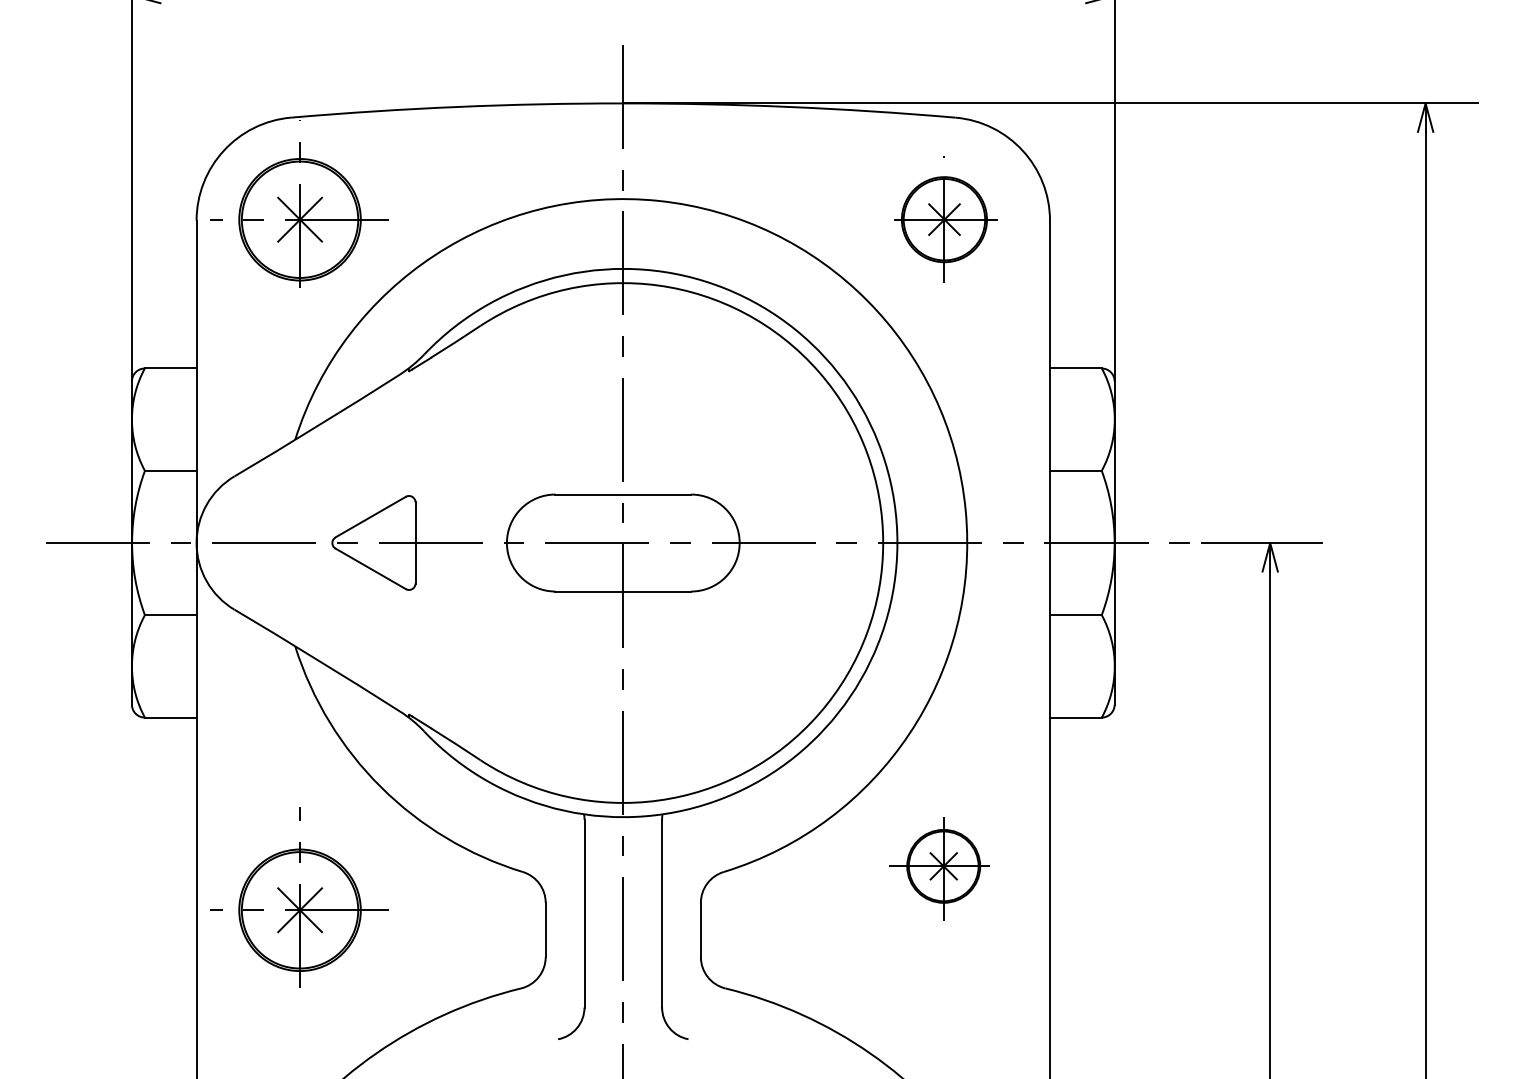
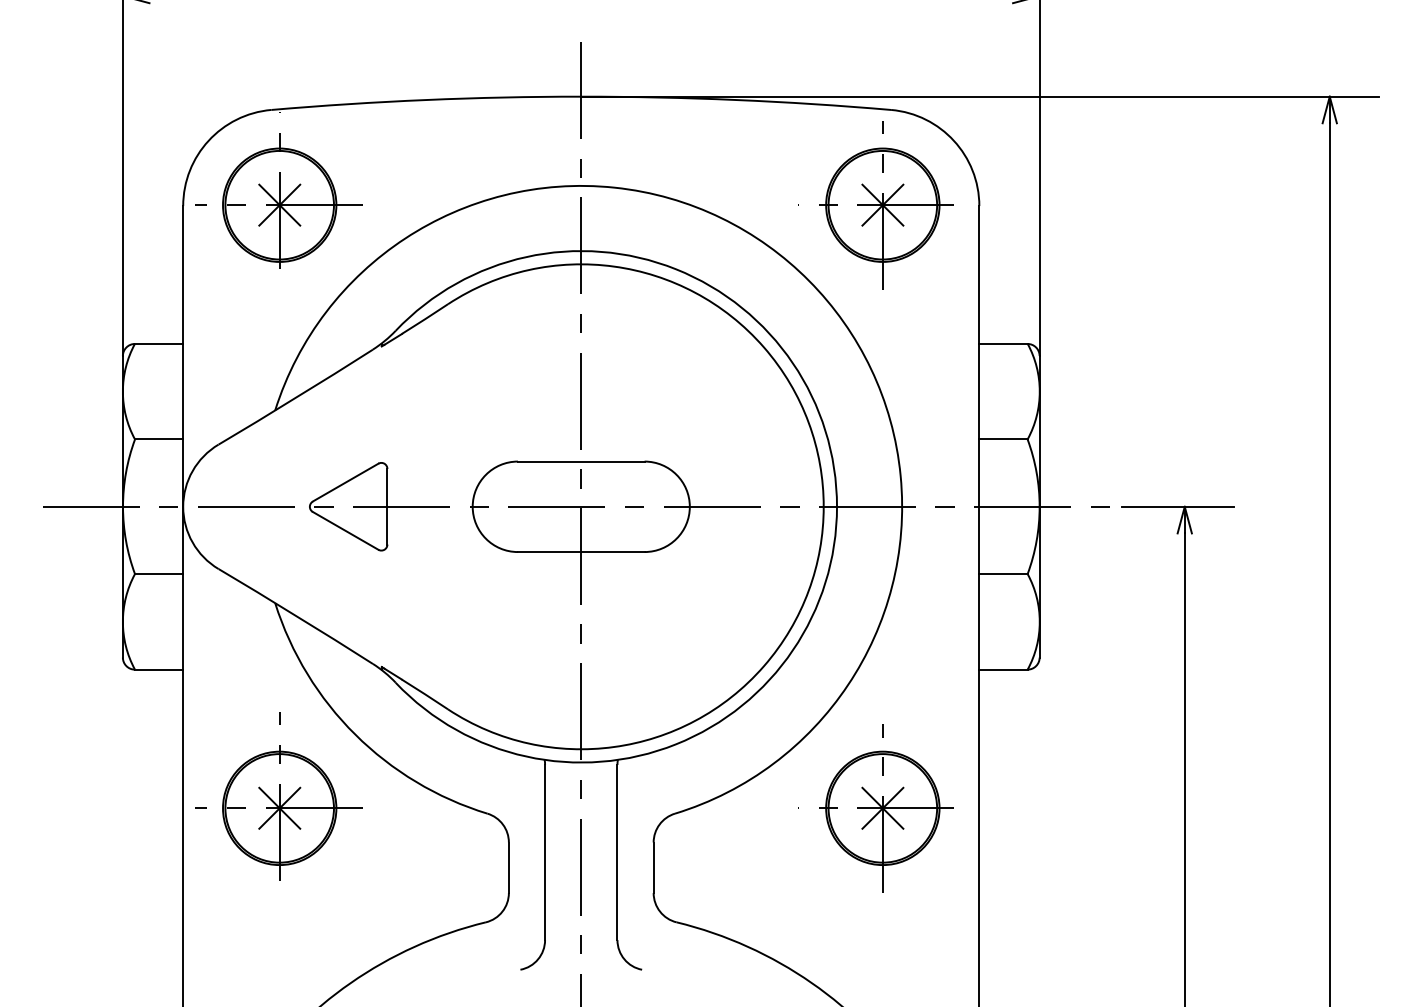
part: (939, 219) -> (876, 204), size x1.43
part: (939, 866) -> (876, 808), size x1.67
part: (299, 897) -> (279, 796), moved

